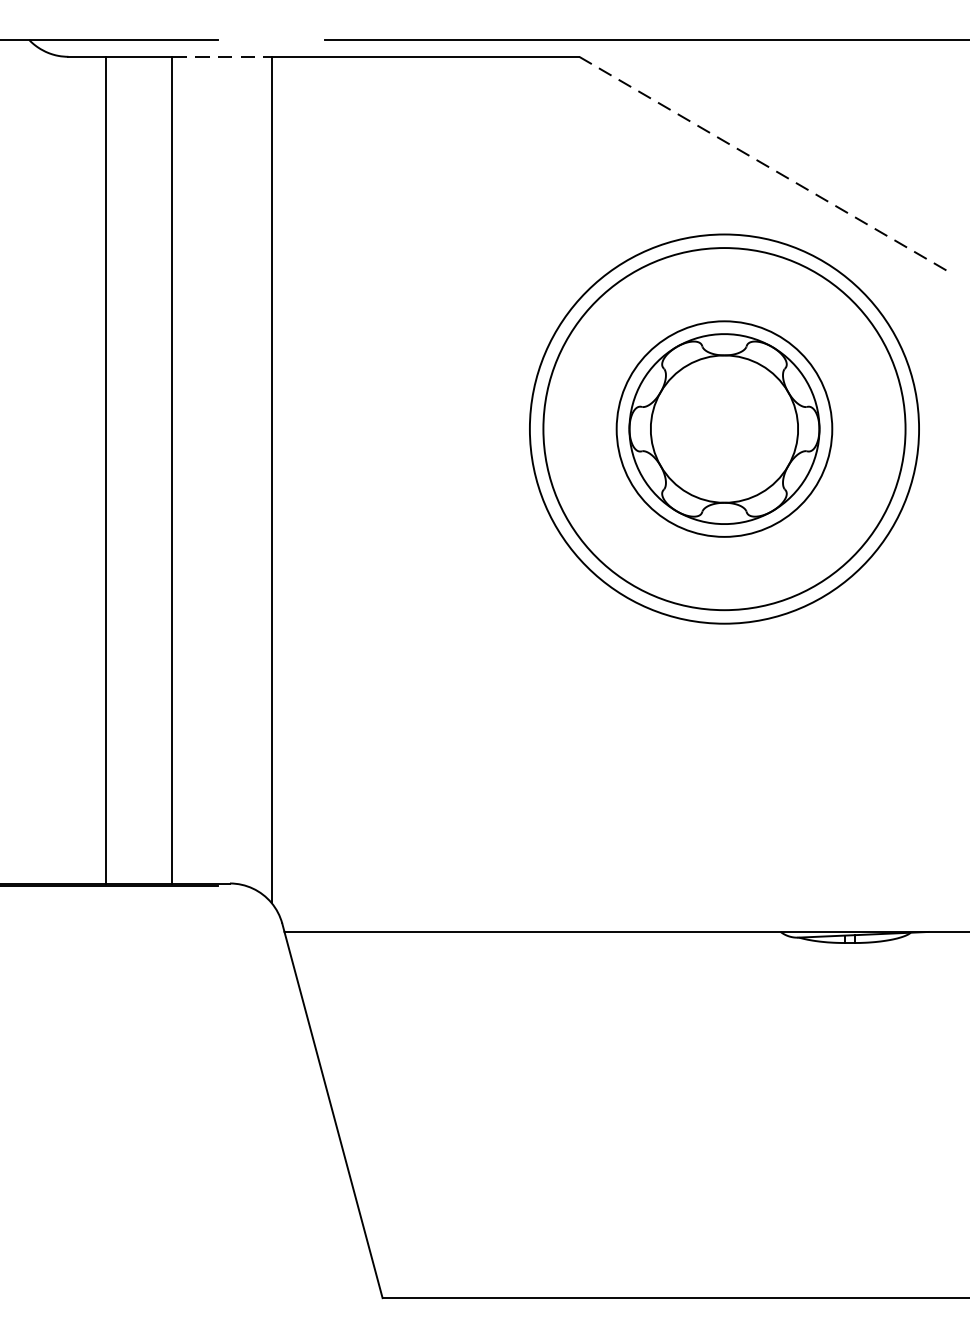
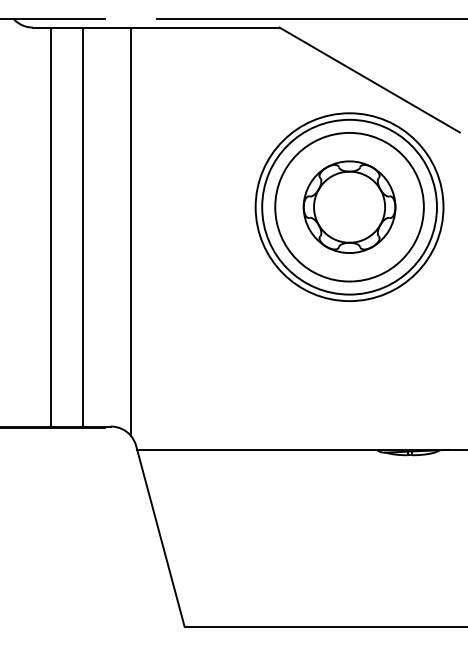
line: (222, 56) -> (107, 27), dashed -> solid
line: (767, 166) -> (370, 80), dashed -> solid
circle: (724, 427) -> (349, 206), size x1.43

